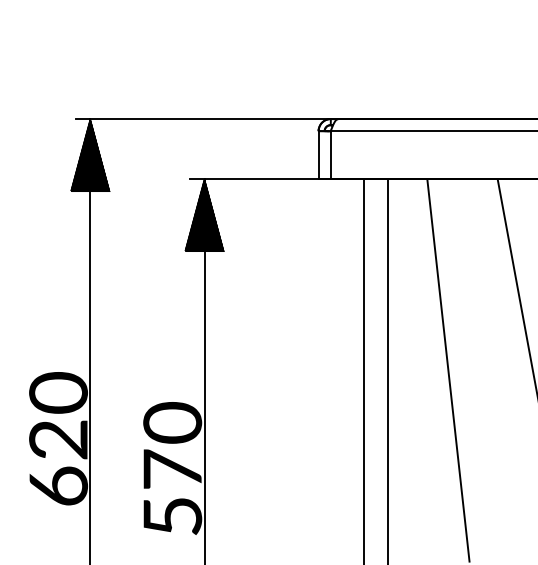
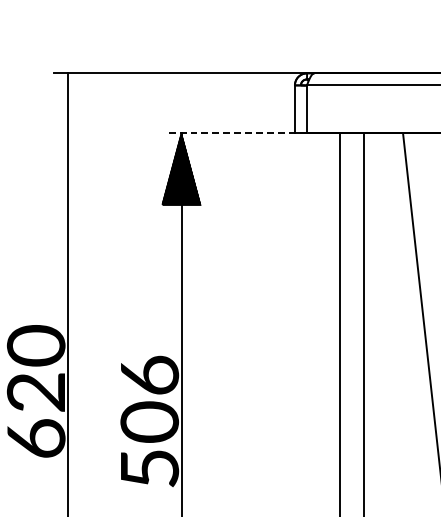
hatch: (90, 155) -> (68, 109), removed
line: (259, 179) -> (236, 133), solid -> dashed
text: (172, 446) -> (149, 399), 570 -> 506

